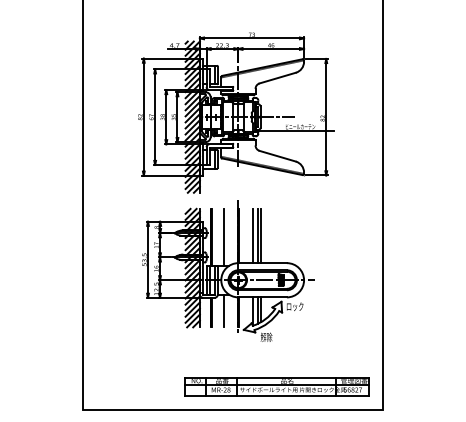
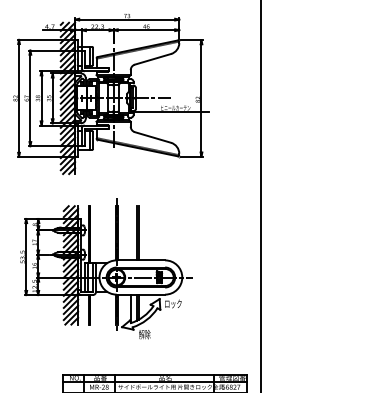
part: (236, 112) -> (111, 93), moved
line: (252, 235) -> (130, 232), removed
line: (224, 237) -> (102, 234), removed
line: (224, 310) -> (102, 307), removed

